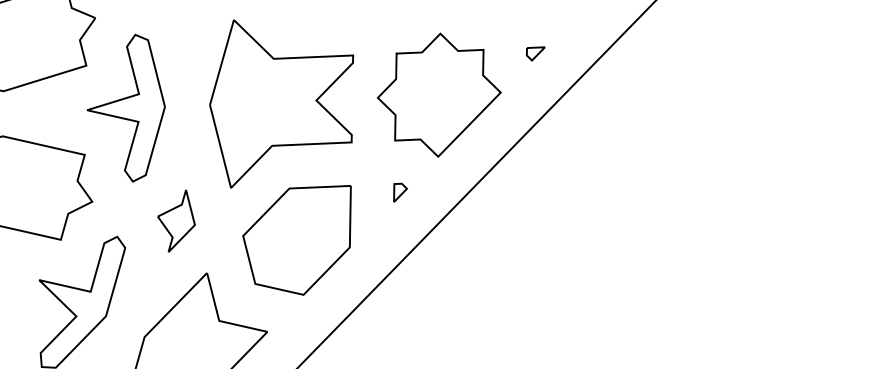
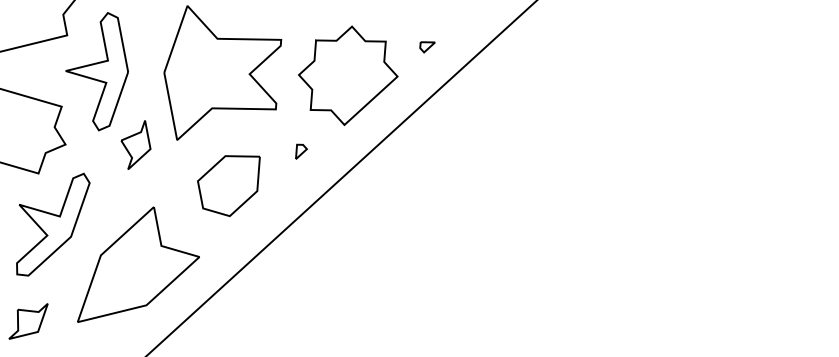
part: (400, 192) -> (301, 151), moved
part: (175, 220) -> (135, 144), moved
part: (298, 240) -> (228, 185), size x0.7

